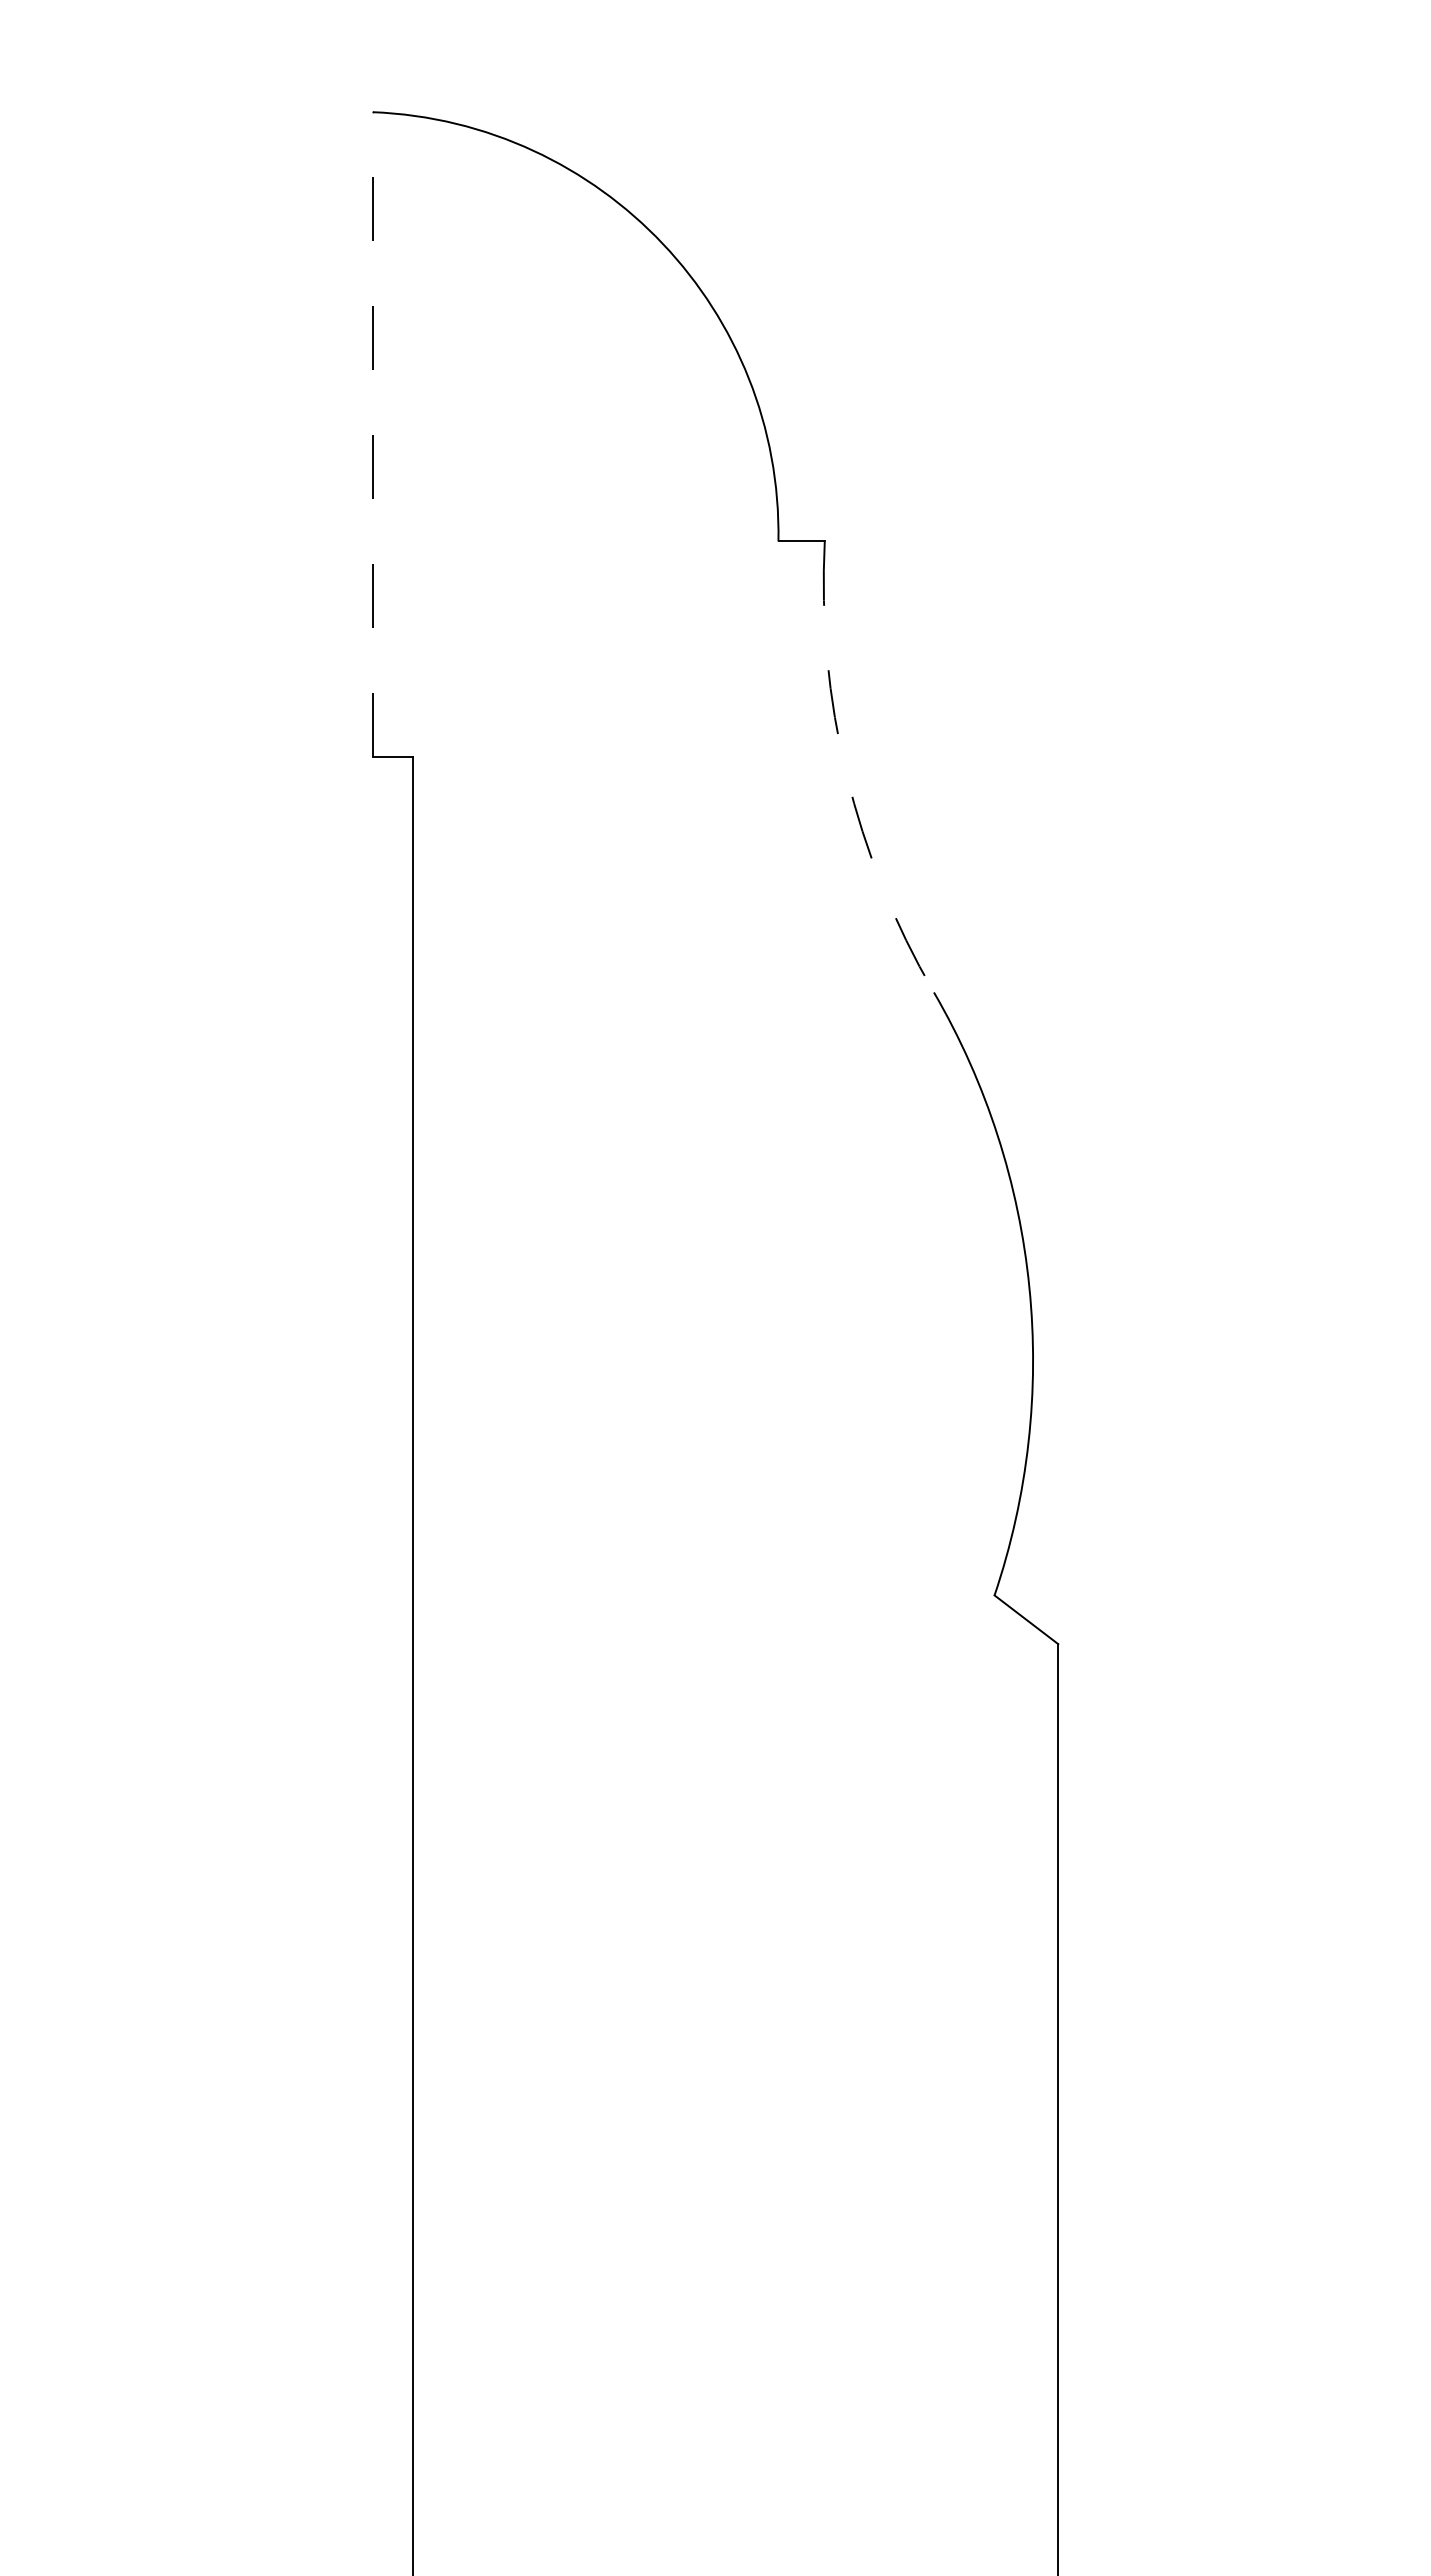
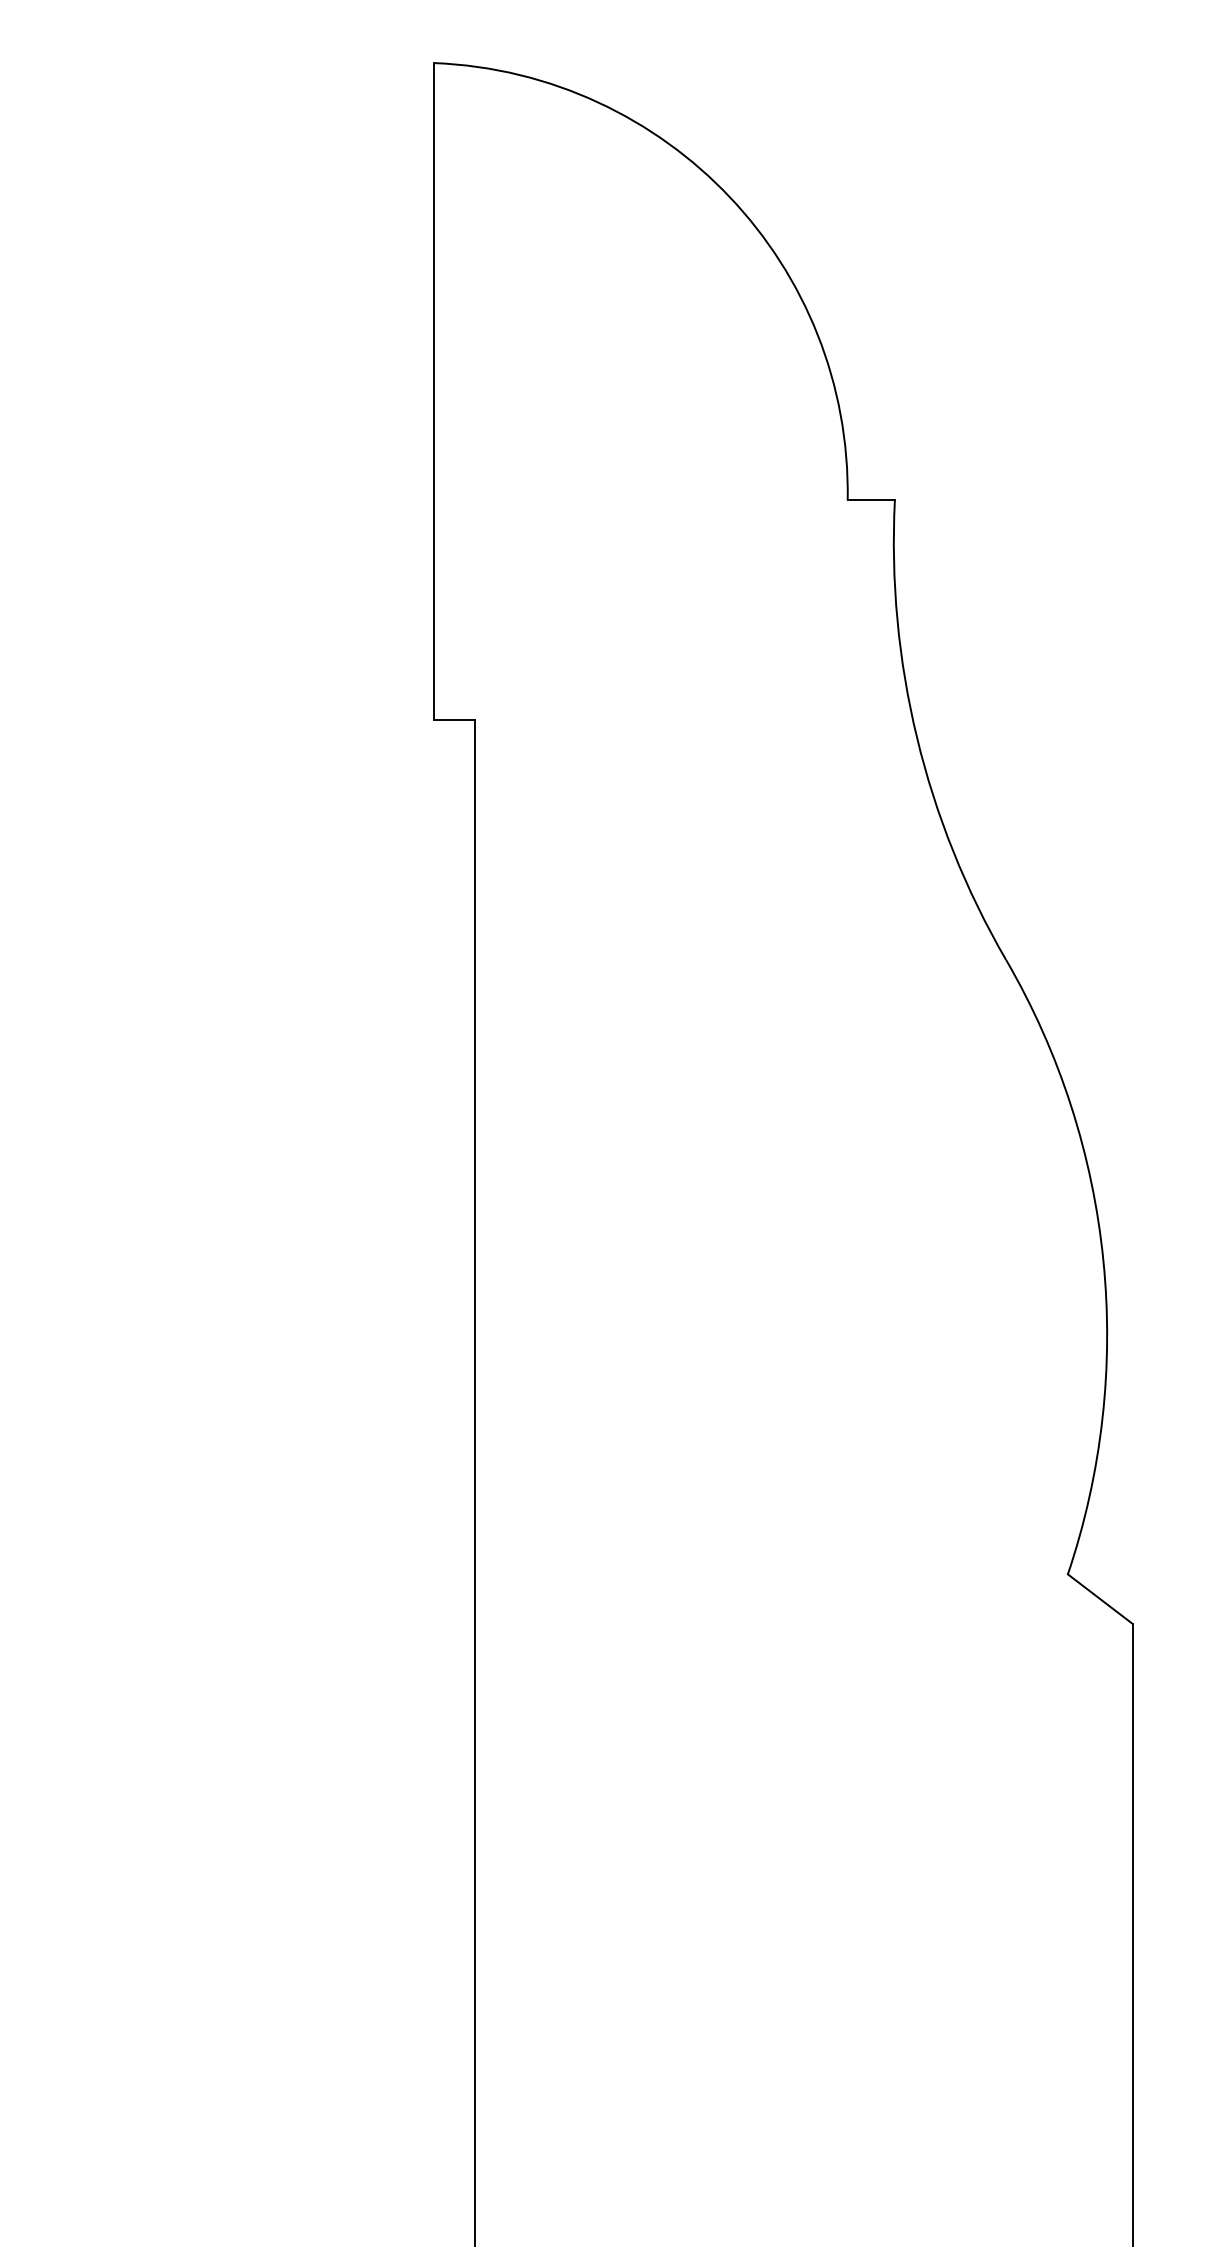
line: (372, 434) -> (434, 391), dashed -> solid
arc: (846, 774) -> (917, 737), dashed -> solid

